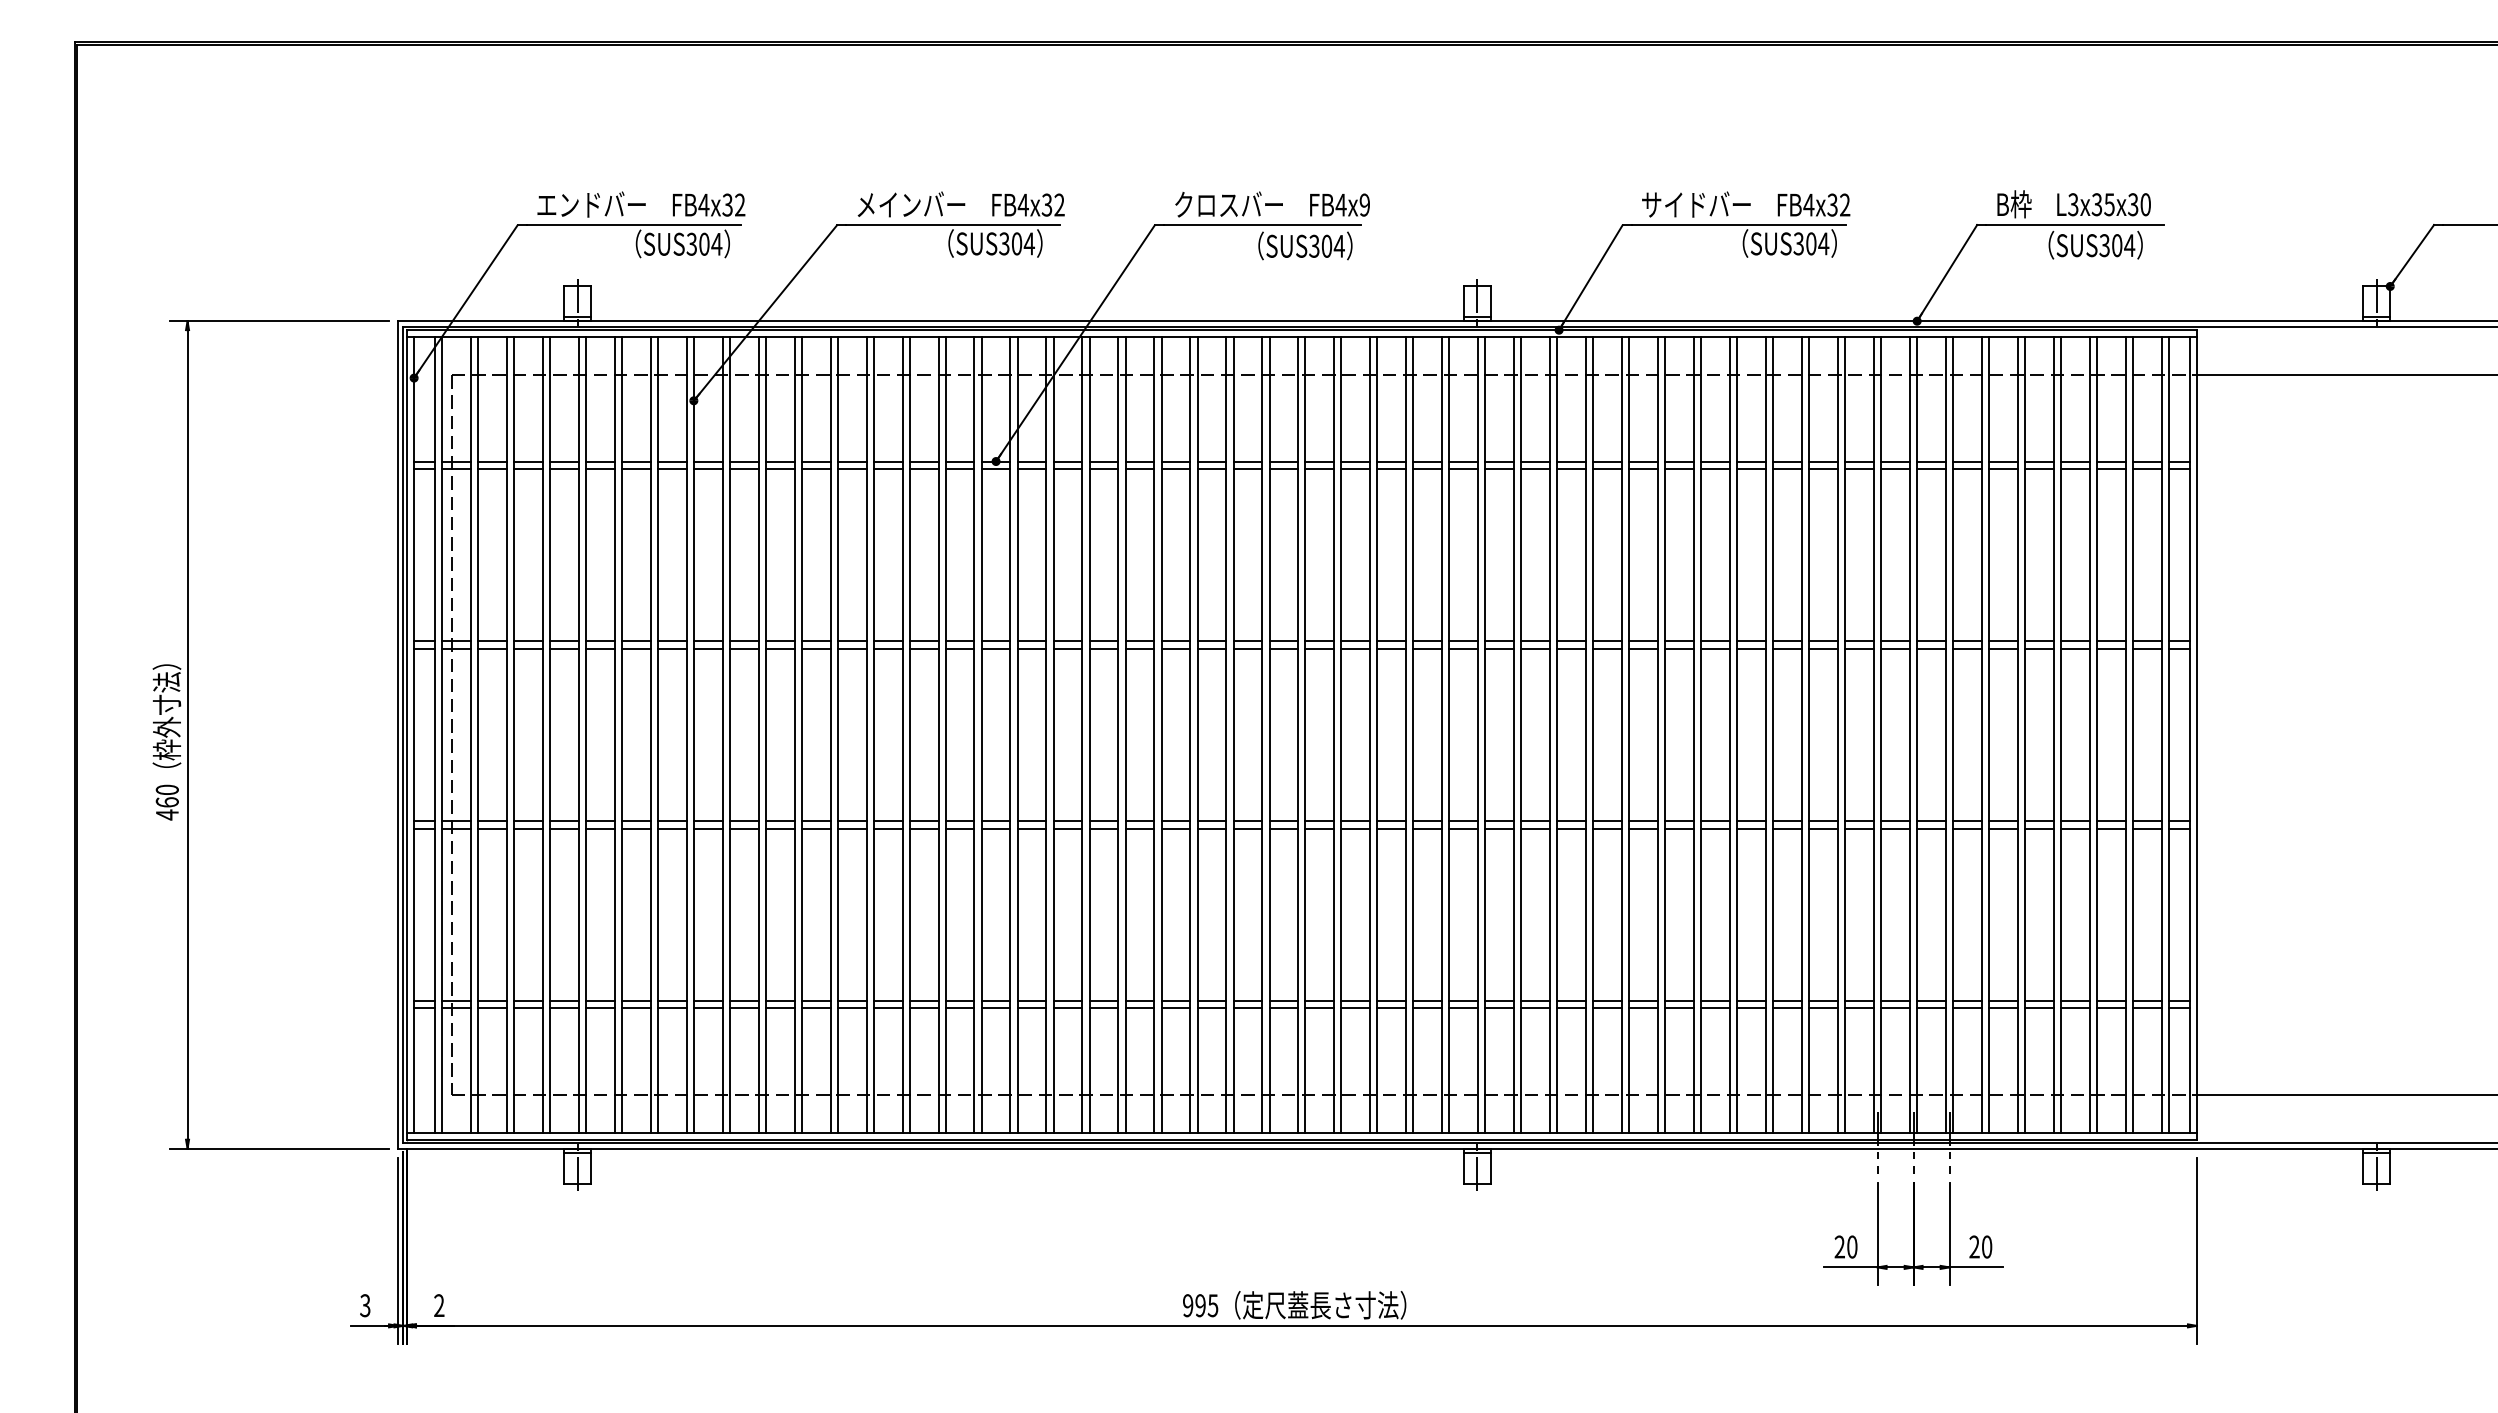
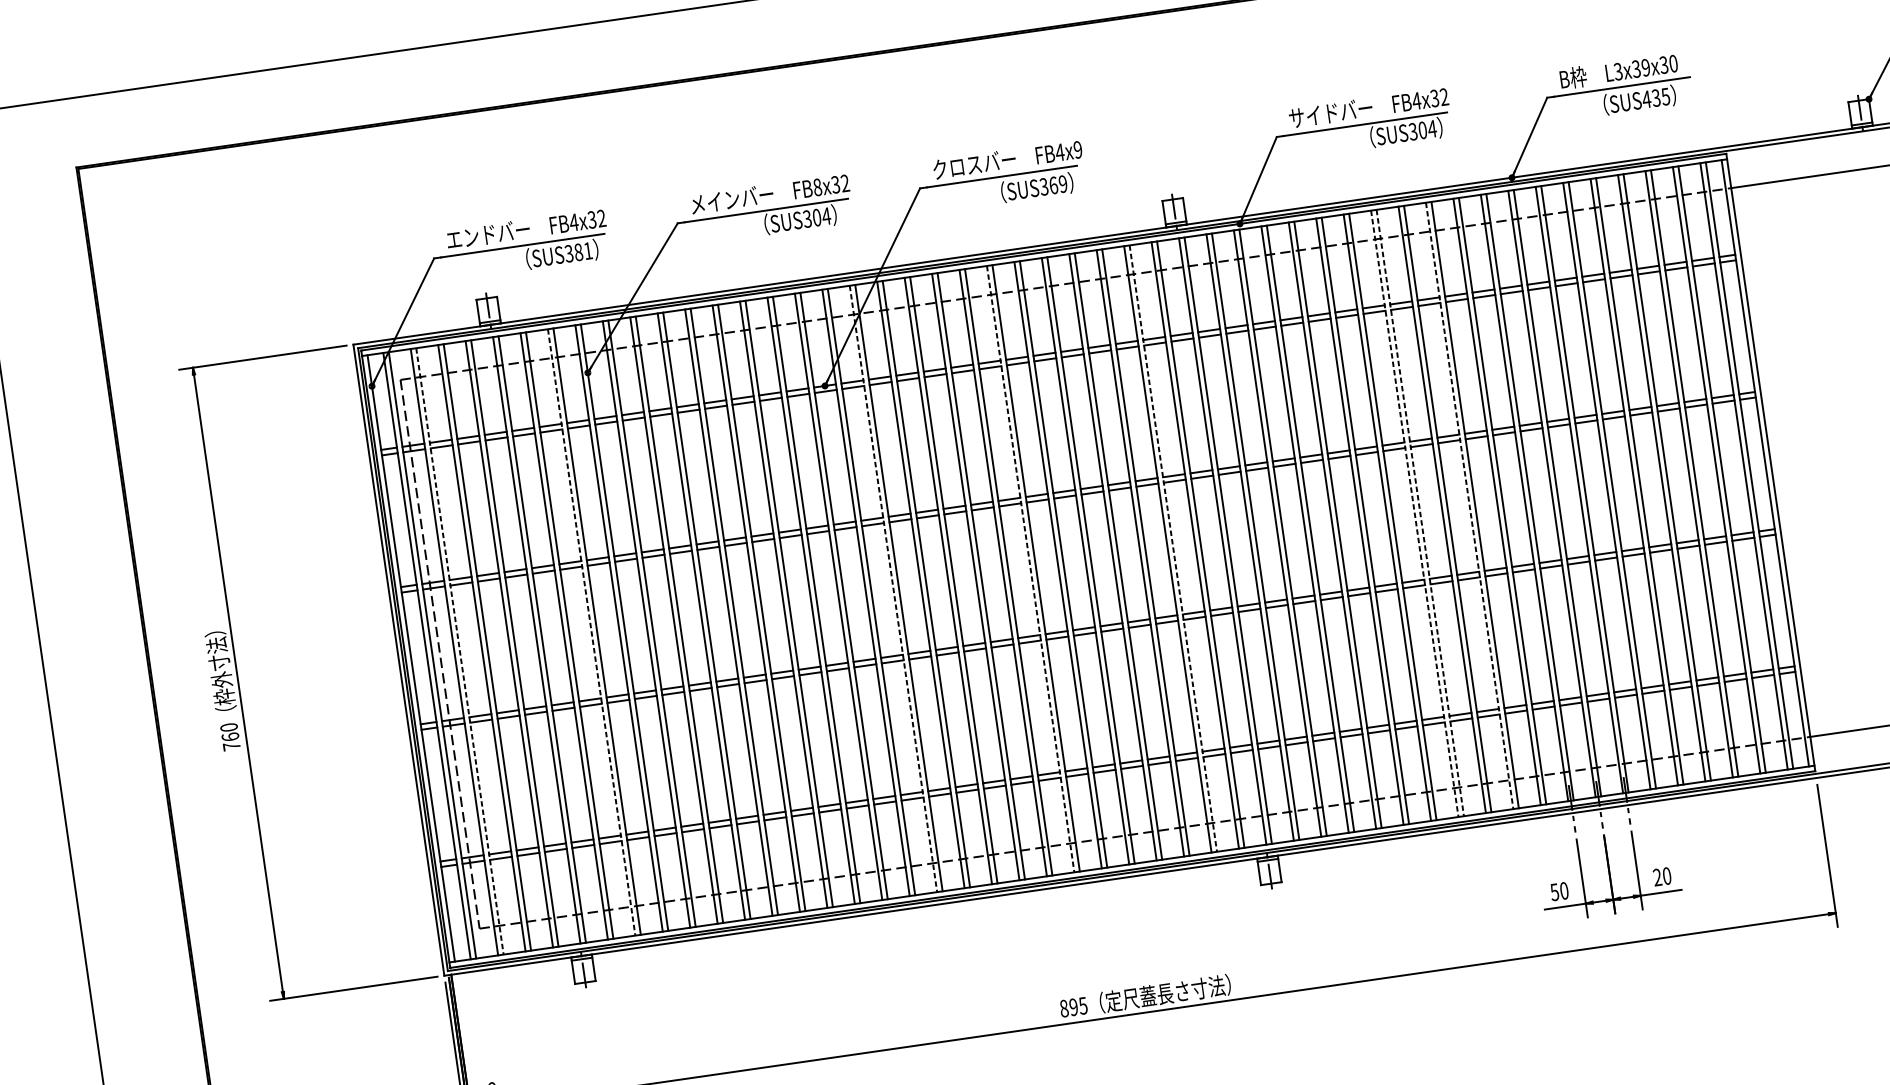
text: (1022, 204) -> (816, 187), FB4x32 -> FB8x32
text: (2109, 204) -> (1645, 67), L3x35x30 -> L3x39x30
text: (710, 244) -> (583, 251), SUS304 -> SUS381
text: (1332, 245) -> (1057, 184), SUS304 -> SUS369
text: (2117, 245) -> (1656, 97), SUS304 -> SUS435
line: (477, 734) -> (459, 651), solid -> dashed
line: (650, 734) -> (591, 632), solid -> dashed
line: (1046, 734) -> (893, 588), solid -> dashed
line: (1226, 734) -> (1030, 568), solid -> dashed
line: (1413, 734) -> (1173, 548), solid -> dashed
line: (1730, 734) -> (1415, 513), solid -> dashed
line: (1737, 734) -> (1420, 512), solid -> dashed
line: (1801, 734) -> (1469, 505), solid -> dashed
text: (167, 814) -> (231, 746), 460 -> 760
text: (1839, 1246) -> (1554, 891), 20 -> 50
text: (1188, 1305) -> (1064, 1008), 995 -> 895

